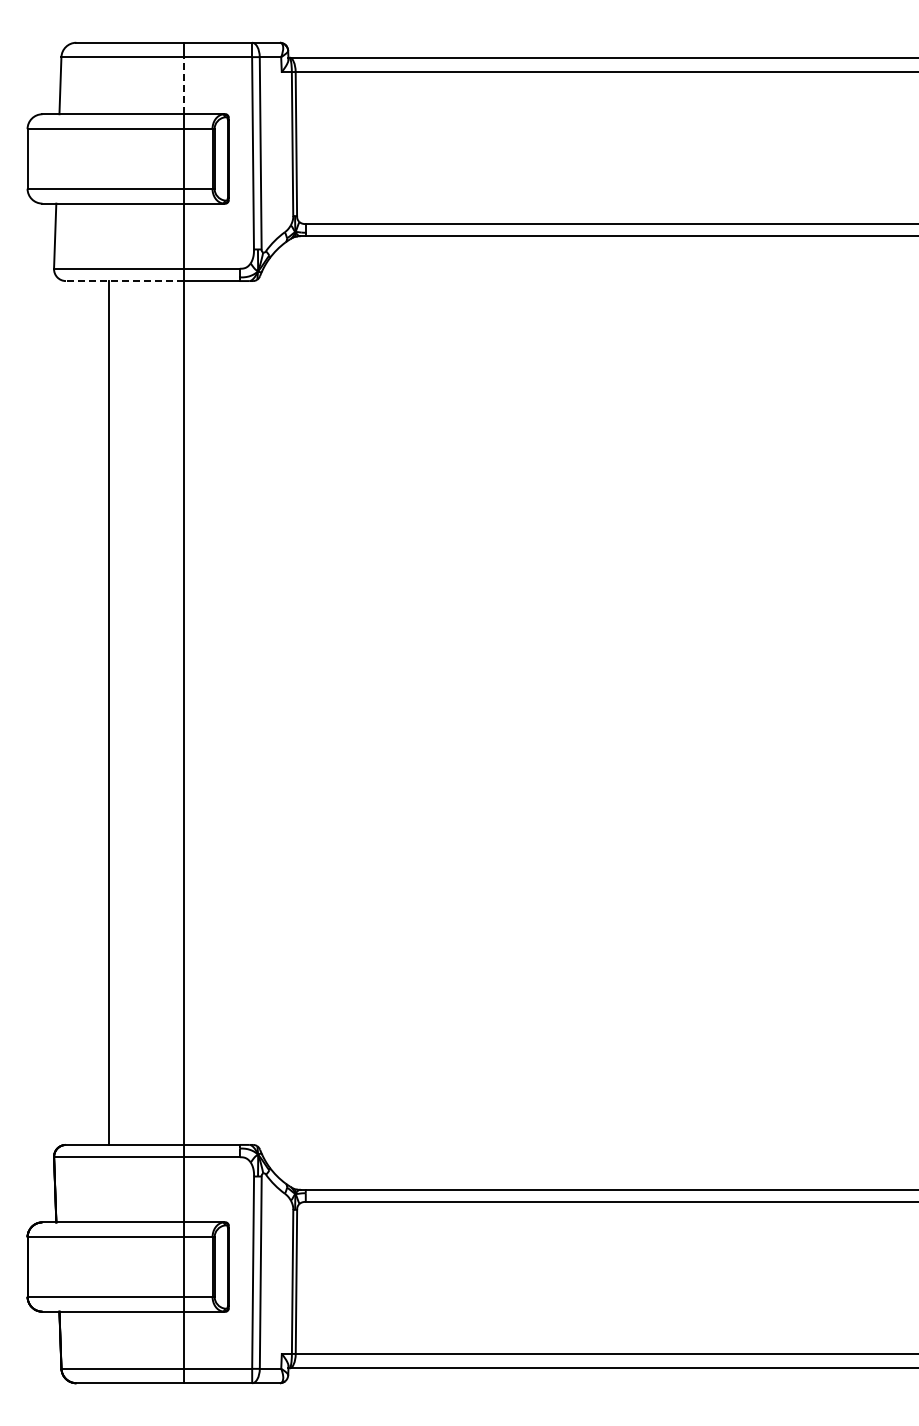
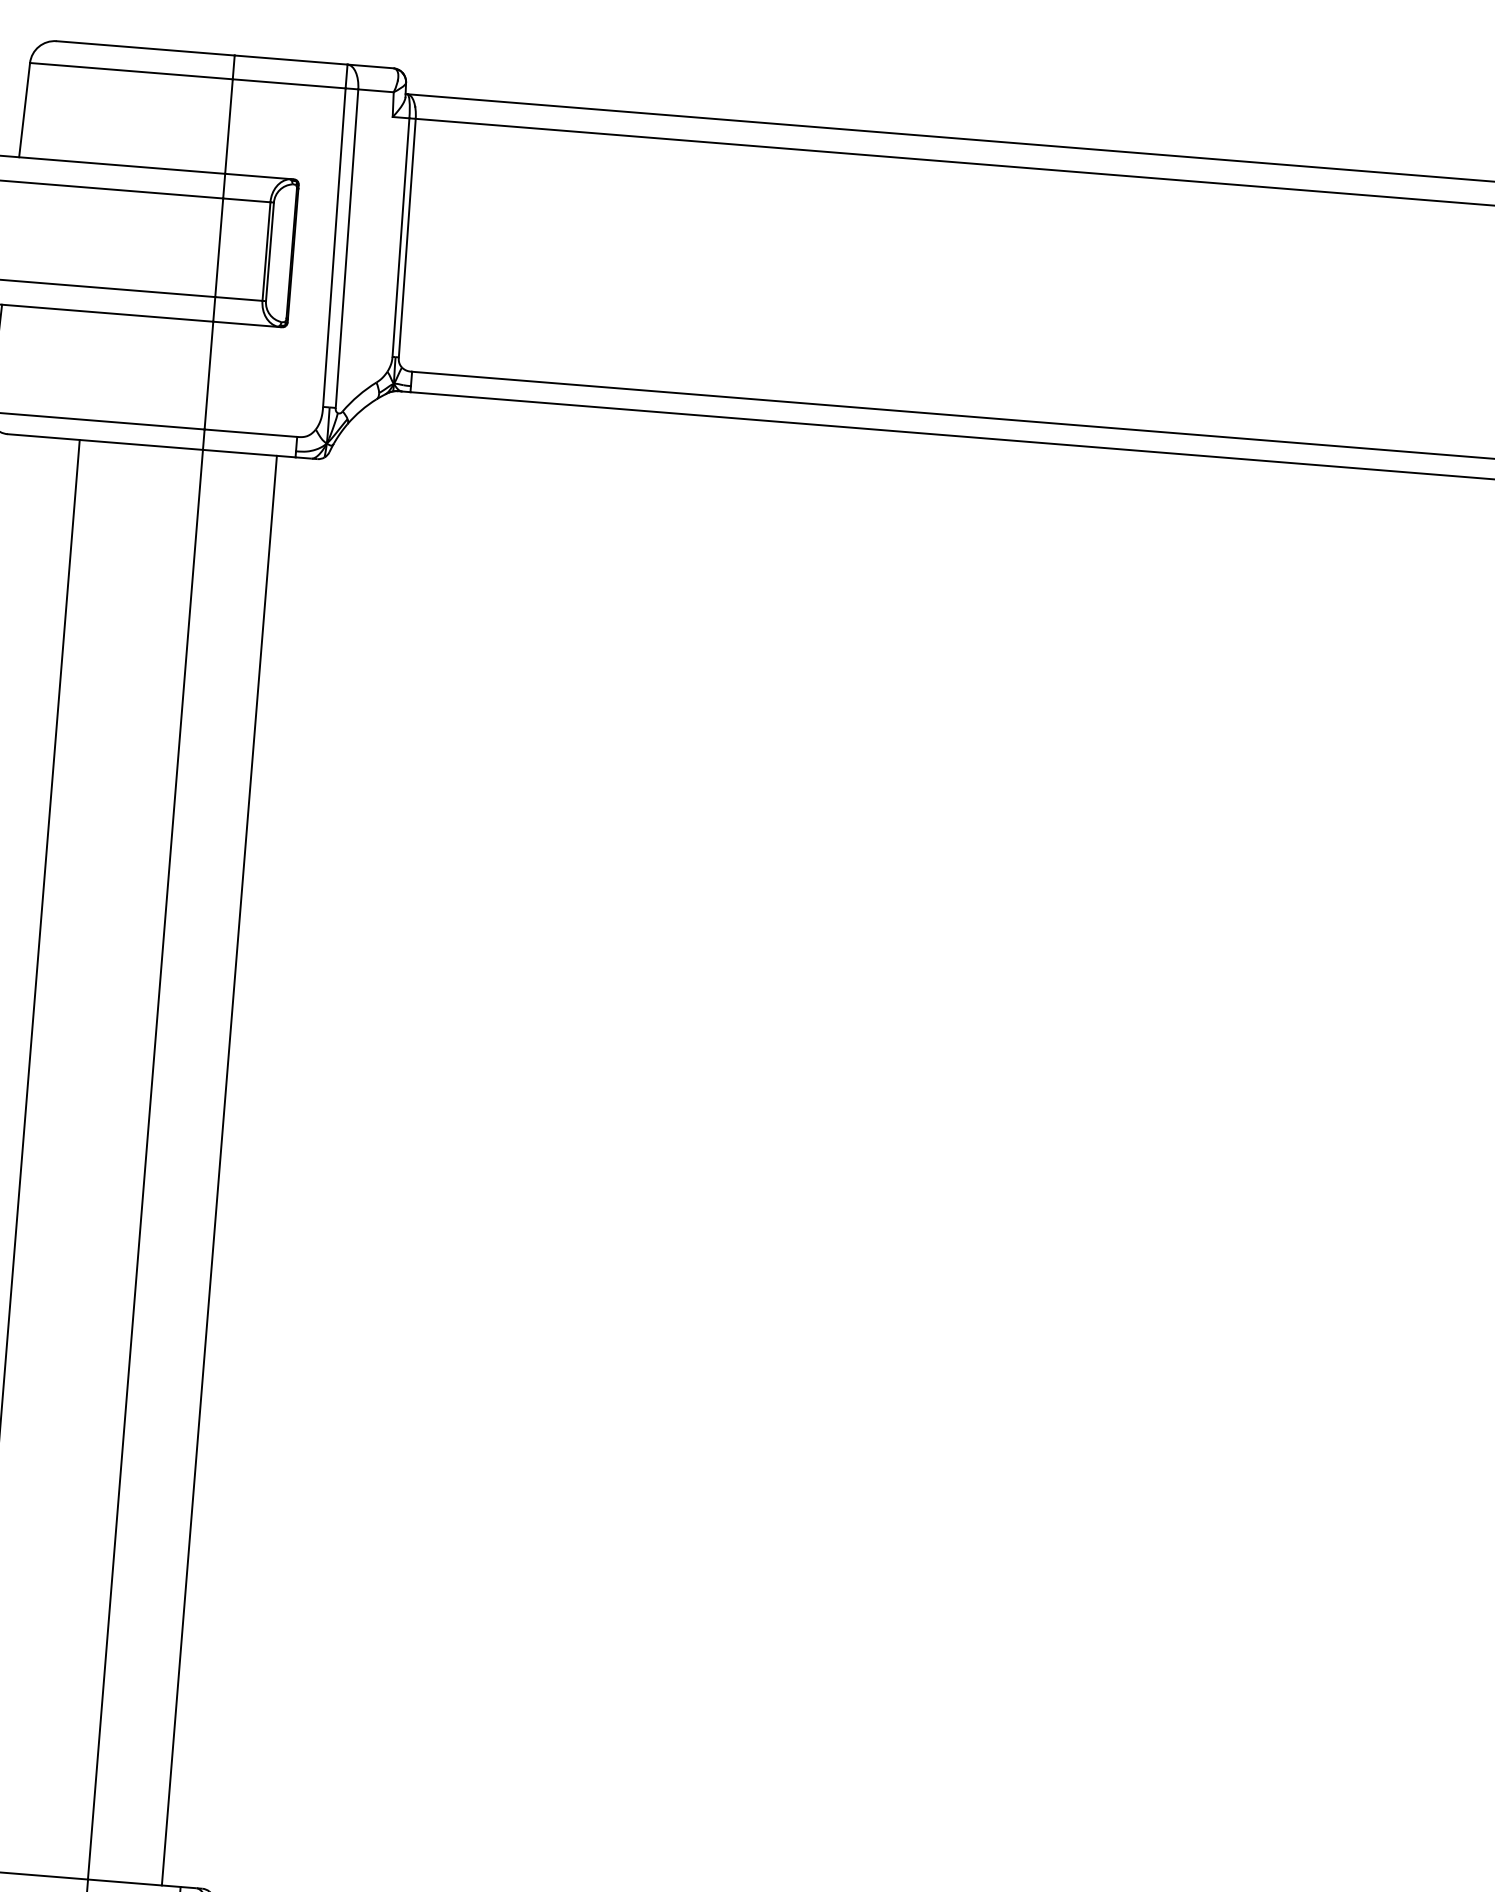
line: (183, 85) -> (228, 126), dashed -> solid
line: (124, 281) -> (104, 442), dashed -> solid
line: (228, 712) -> (219, 1169), added

